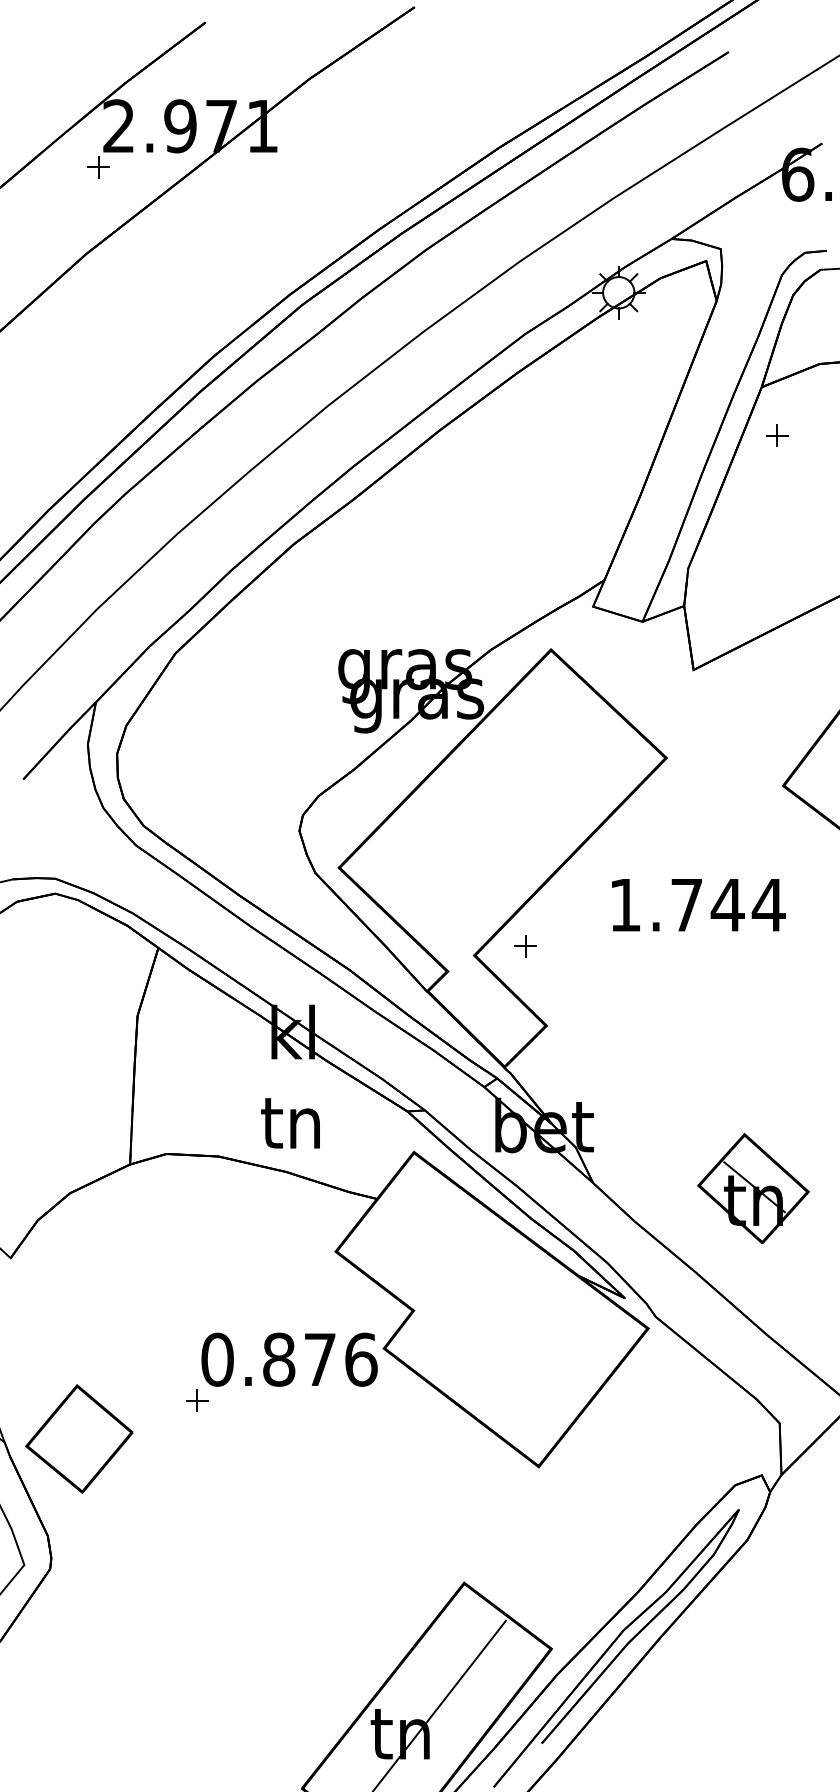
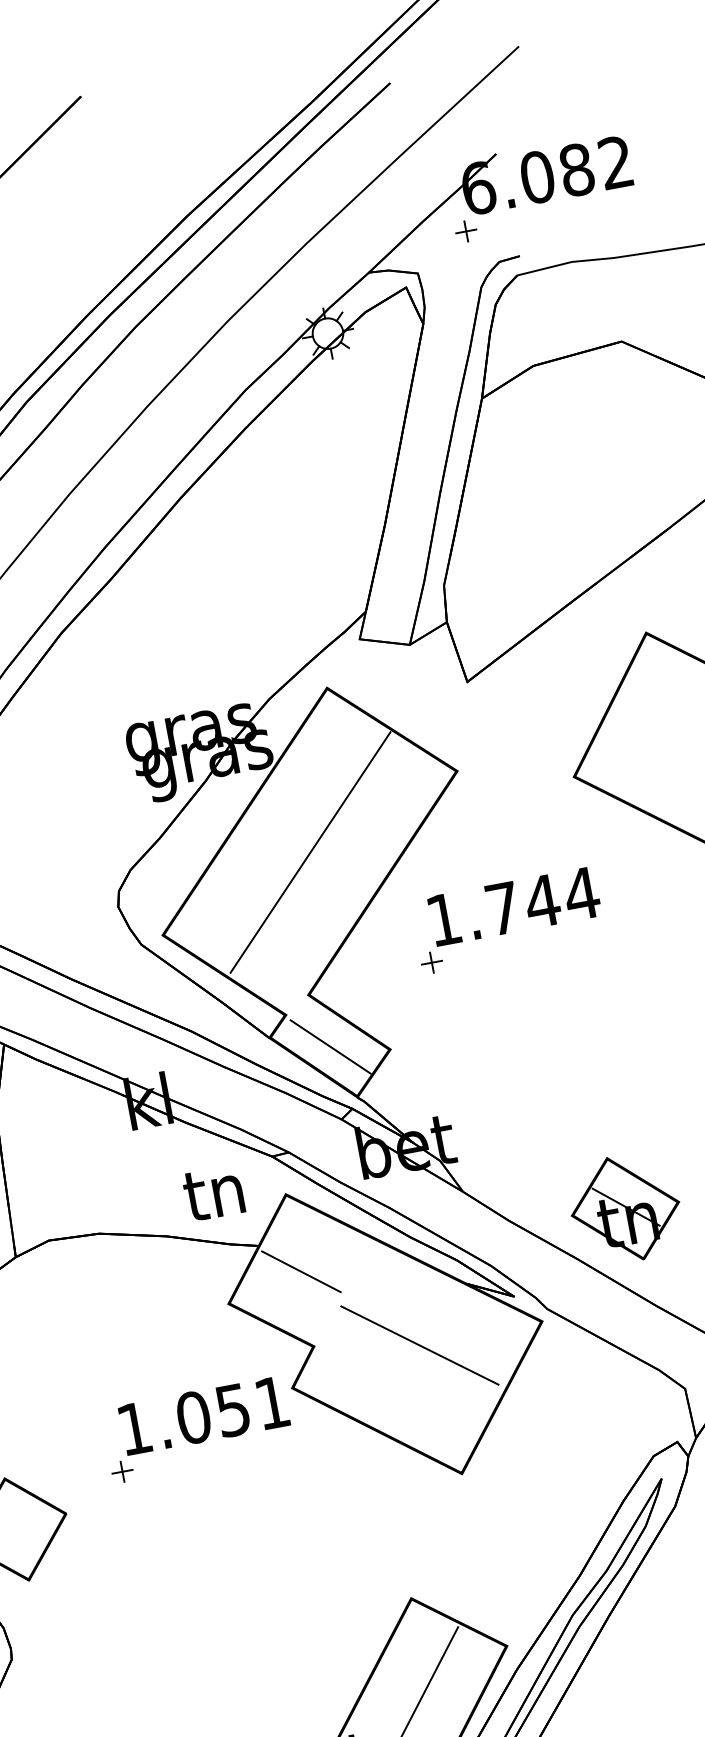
part: (777, 435) -> (466, 231), moved
line: (503, 812) -> (310, 852), added
part: (525, 946) -> (431, 963), moved
line: (486, 1011) -> (330, 1046), added
text: (290, 1123) -> (213, 1193), moved
part: (753, 1188) -> (625, 1208), moved
line: (414, 1232) -> (300, 1271), added
line: (520, 1329) -> (419, 1345), added
text: (289, 1359) -> (203, 1415), 0.876 -> 1.051

